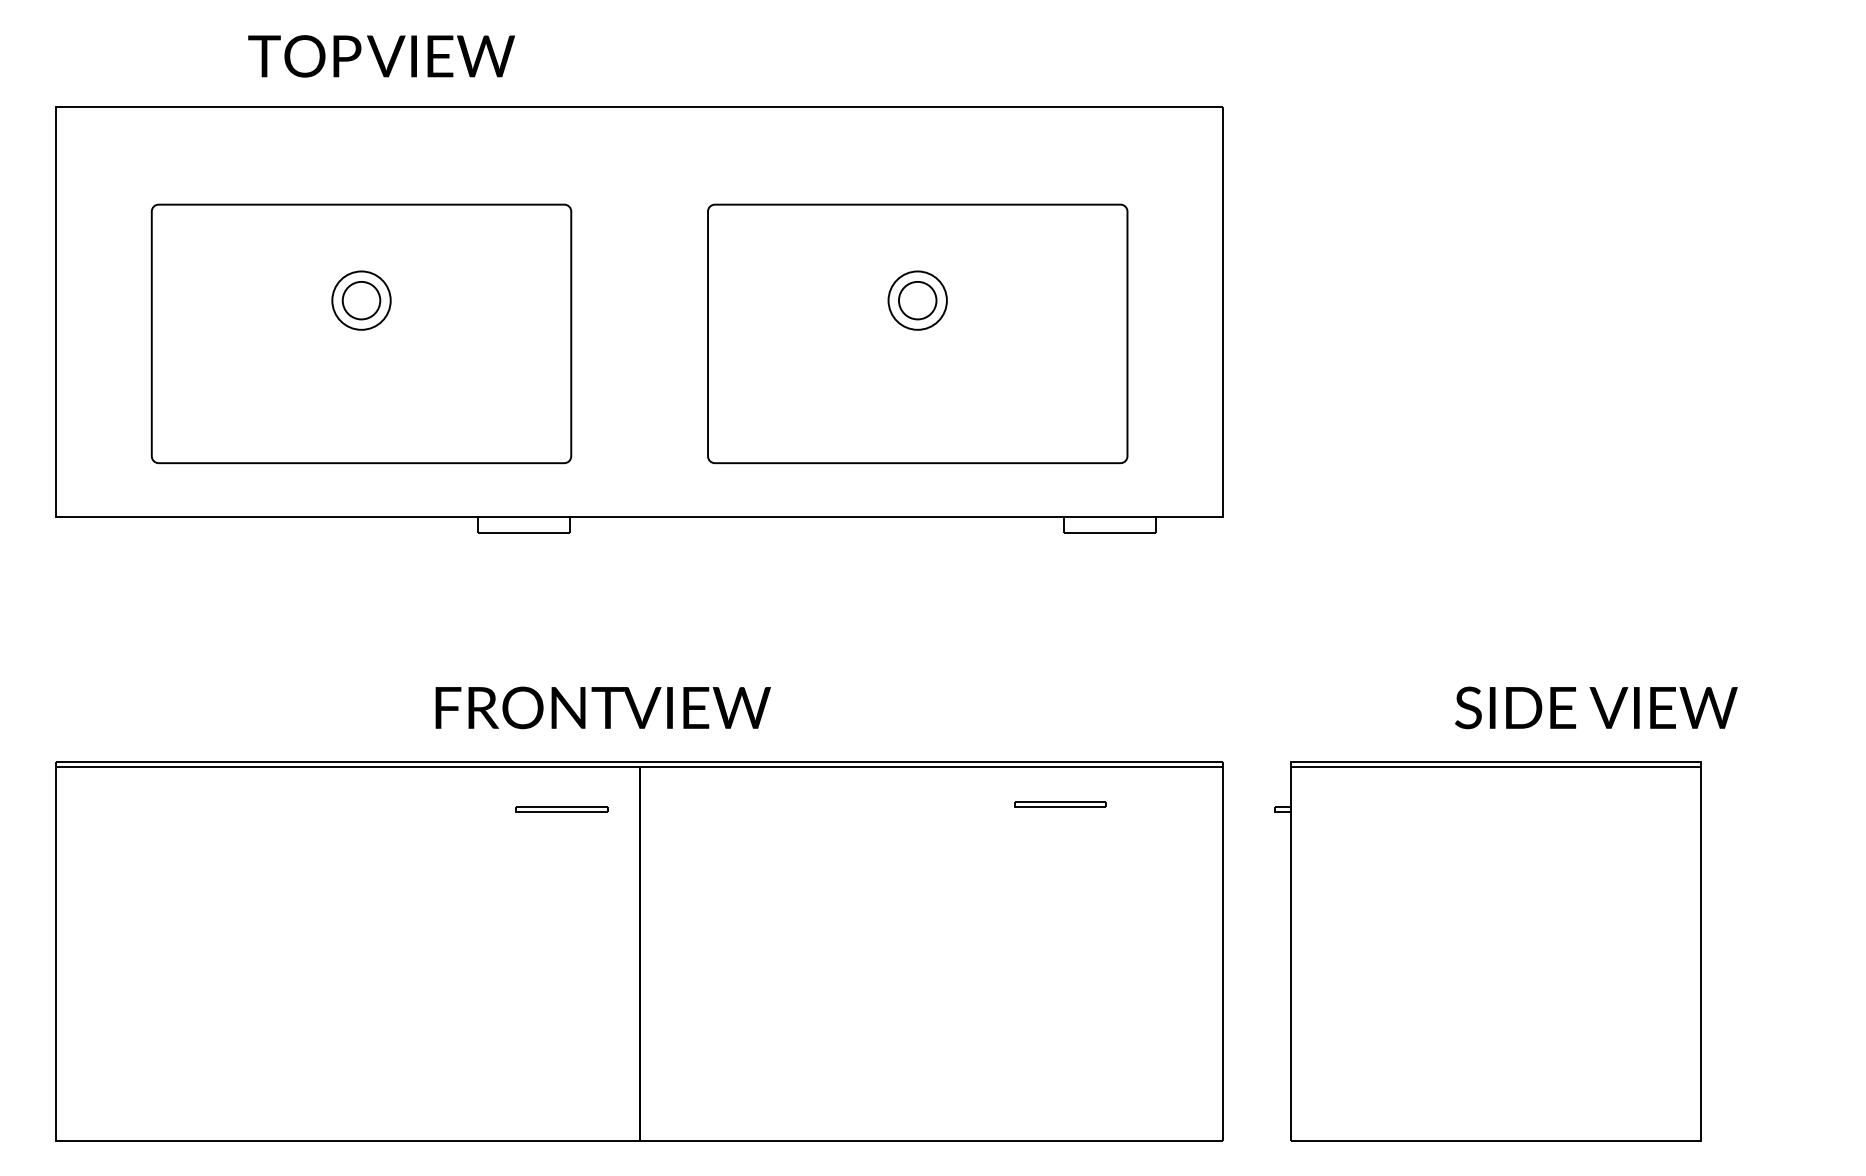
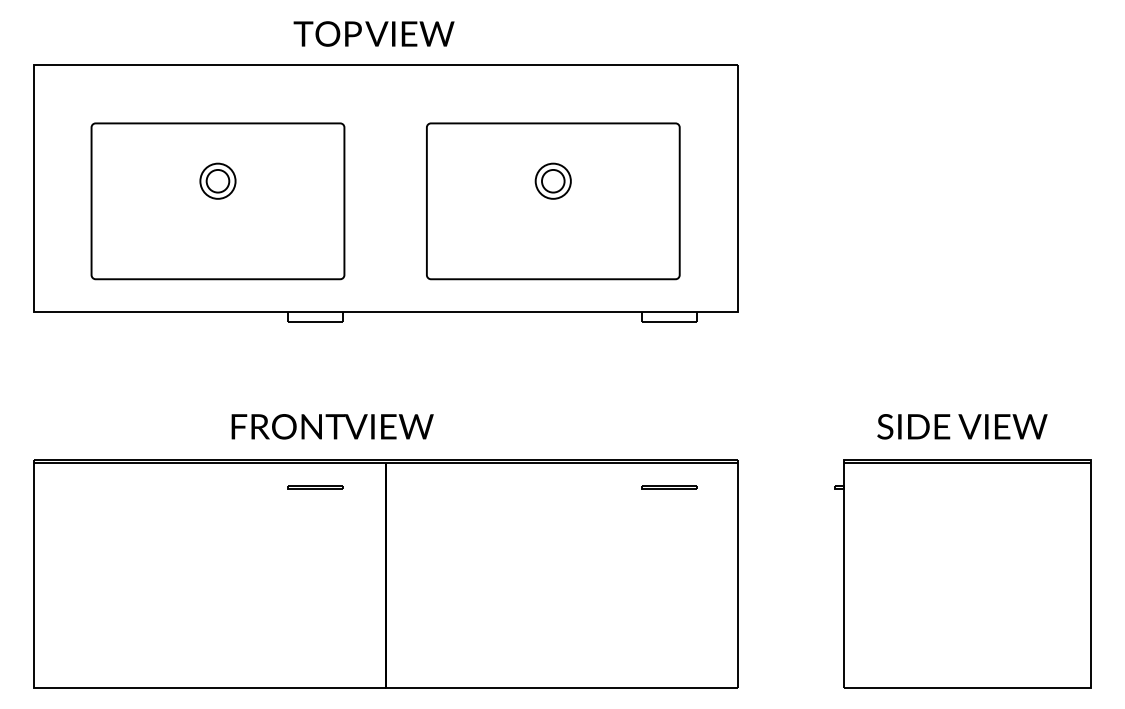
text: (380, 55) -> (373, 33), moved
text: (602, 707) -> (332, 426), moved
line: (1060, 801) -> (669, 486), moved
line: (561, 806) -> (315, 486), moved
part: (1487, 951) -> (962, 573), moved

